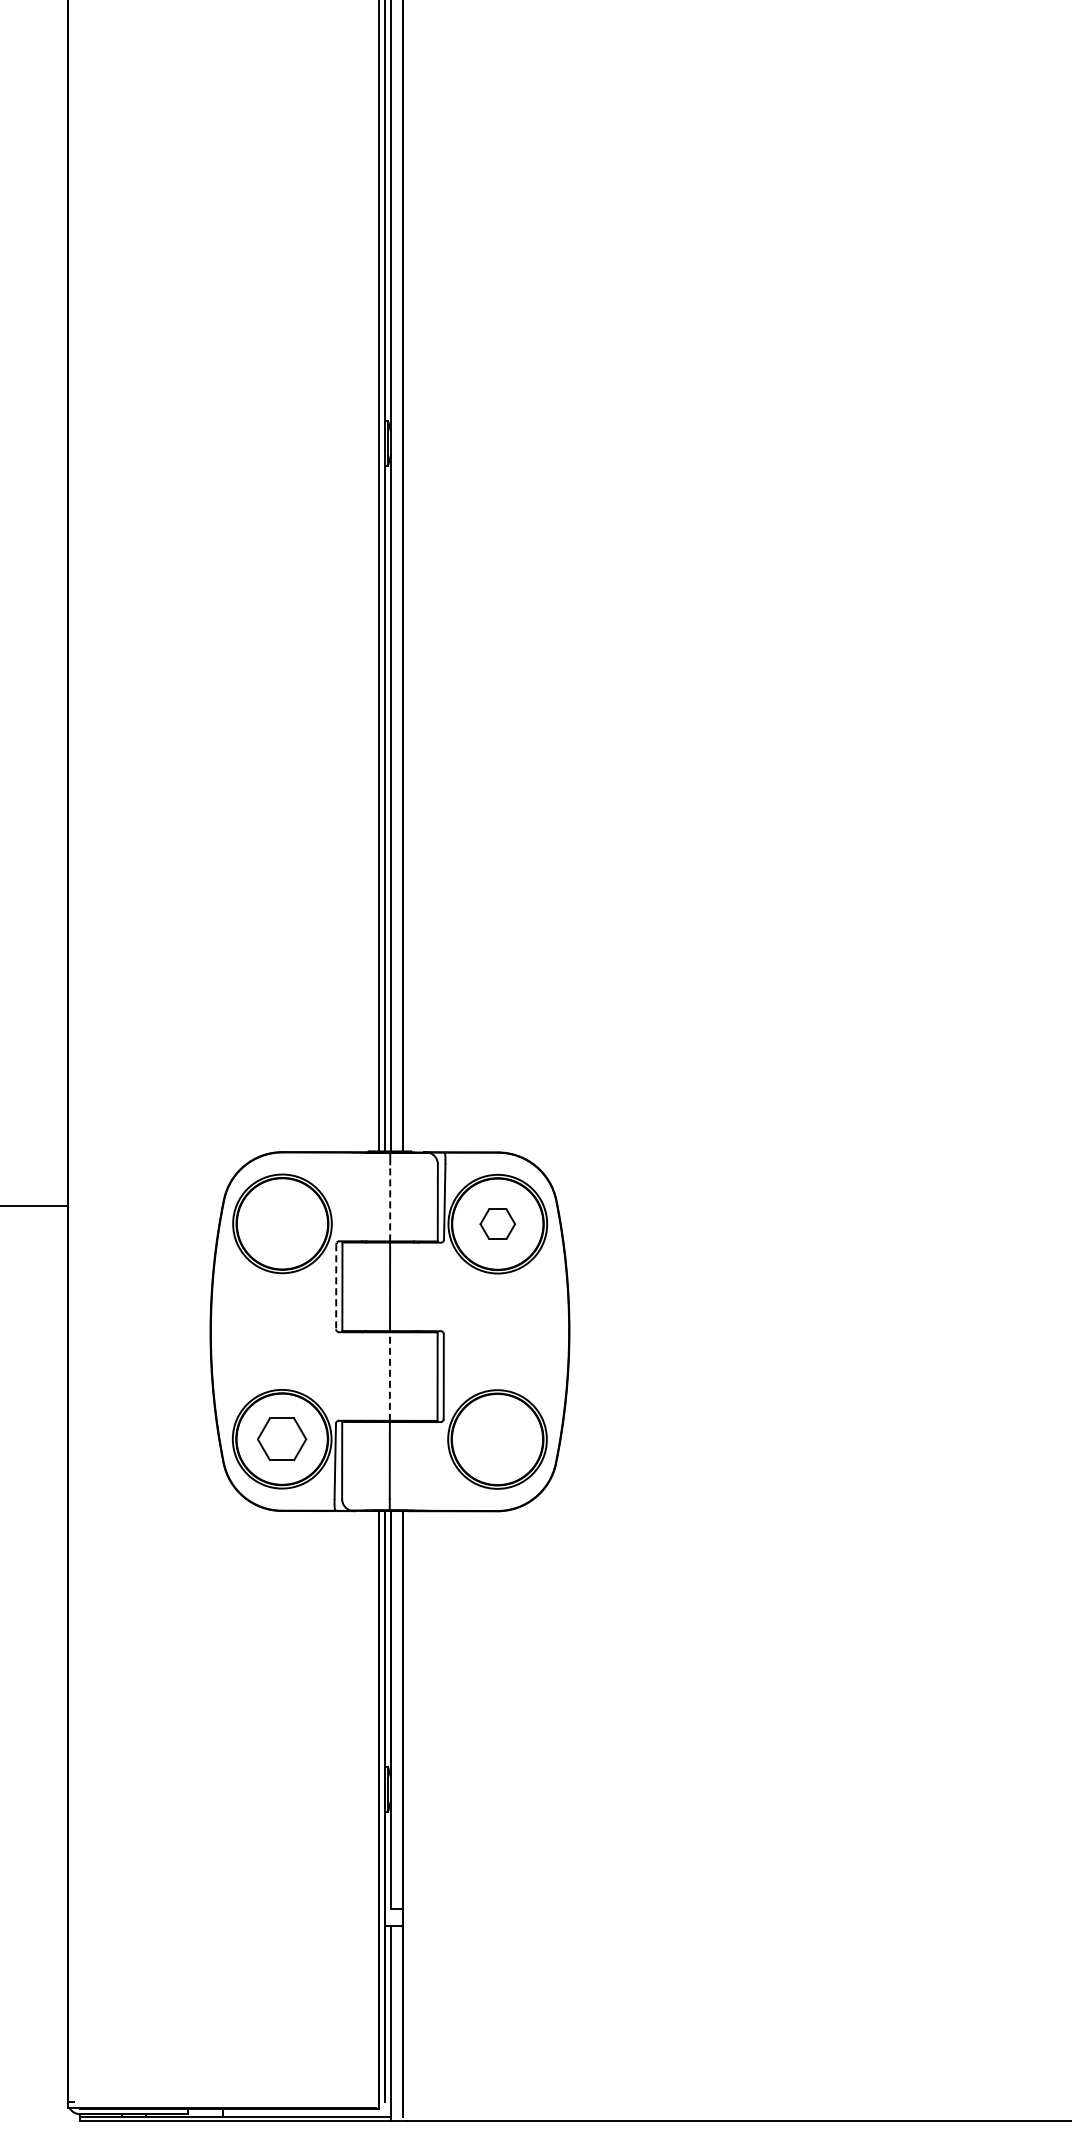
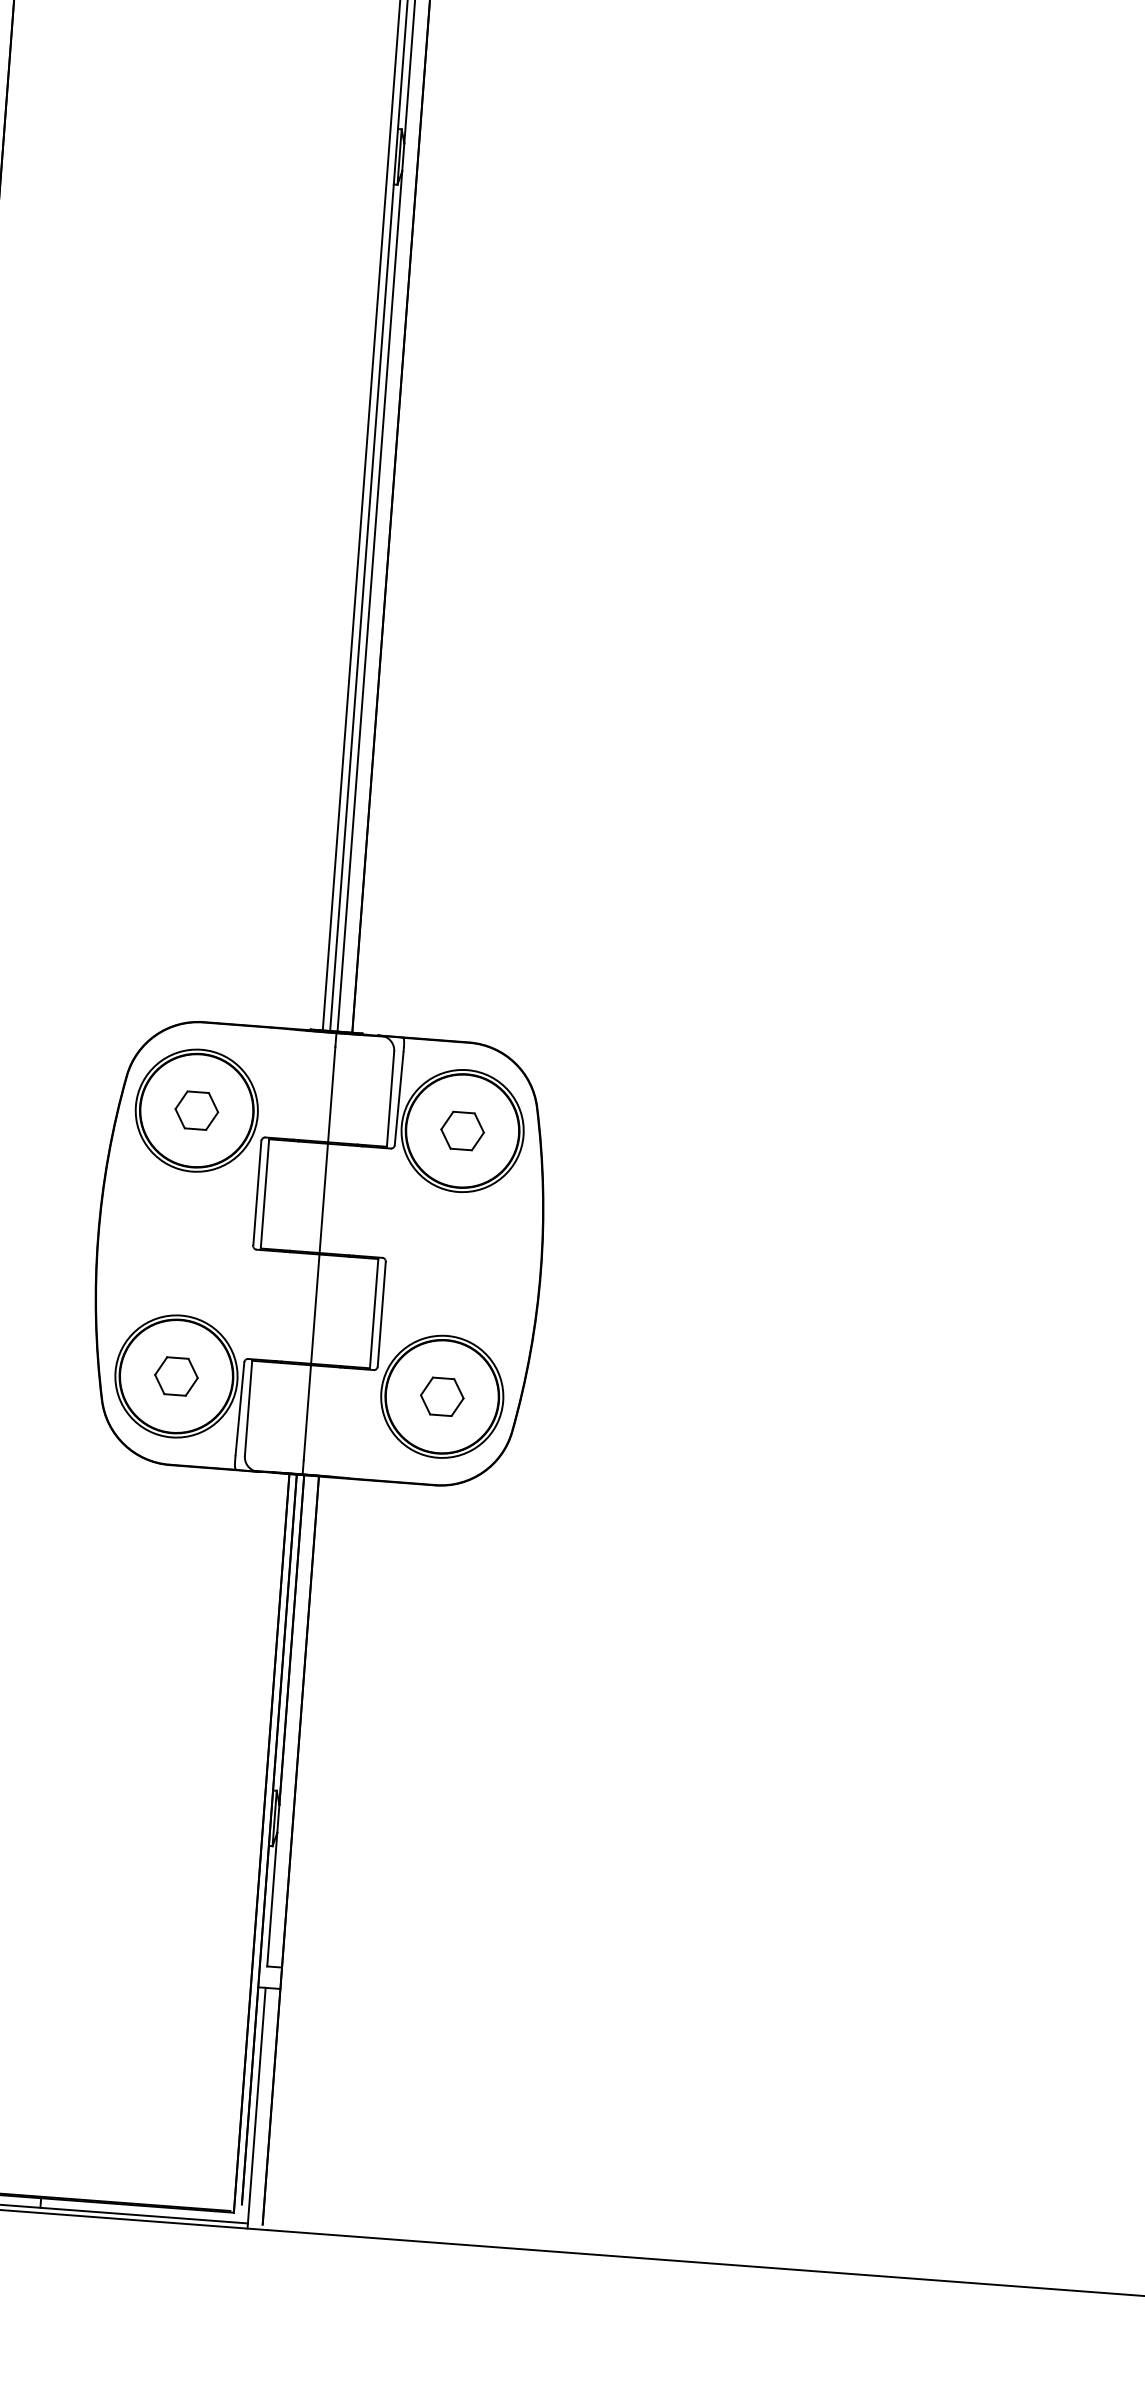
line: (390, 1202) -> (332, 1094), dashed -> solid
part: (282, 1223) -> (196, 1110), added
line: (336, 1287) -> (257, 1194), dashed -> solid
line: (389, 1376) -> (314, 1309), dashed -> solid
part: (282, 1438) -> (176, 1375), size x0.71
part: (497, 1439) -> (442, 1396), added

